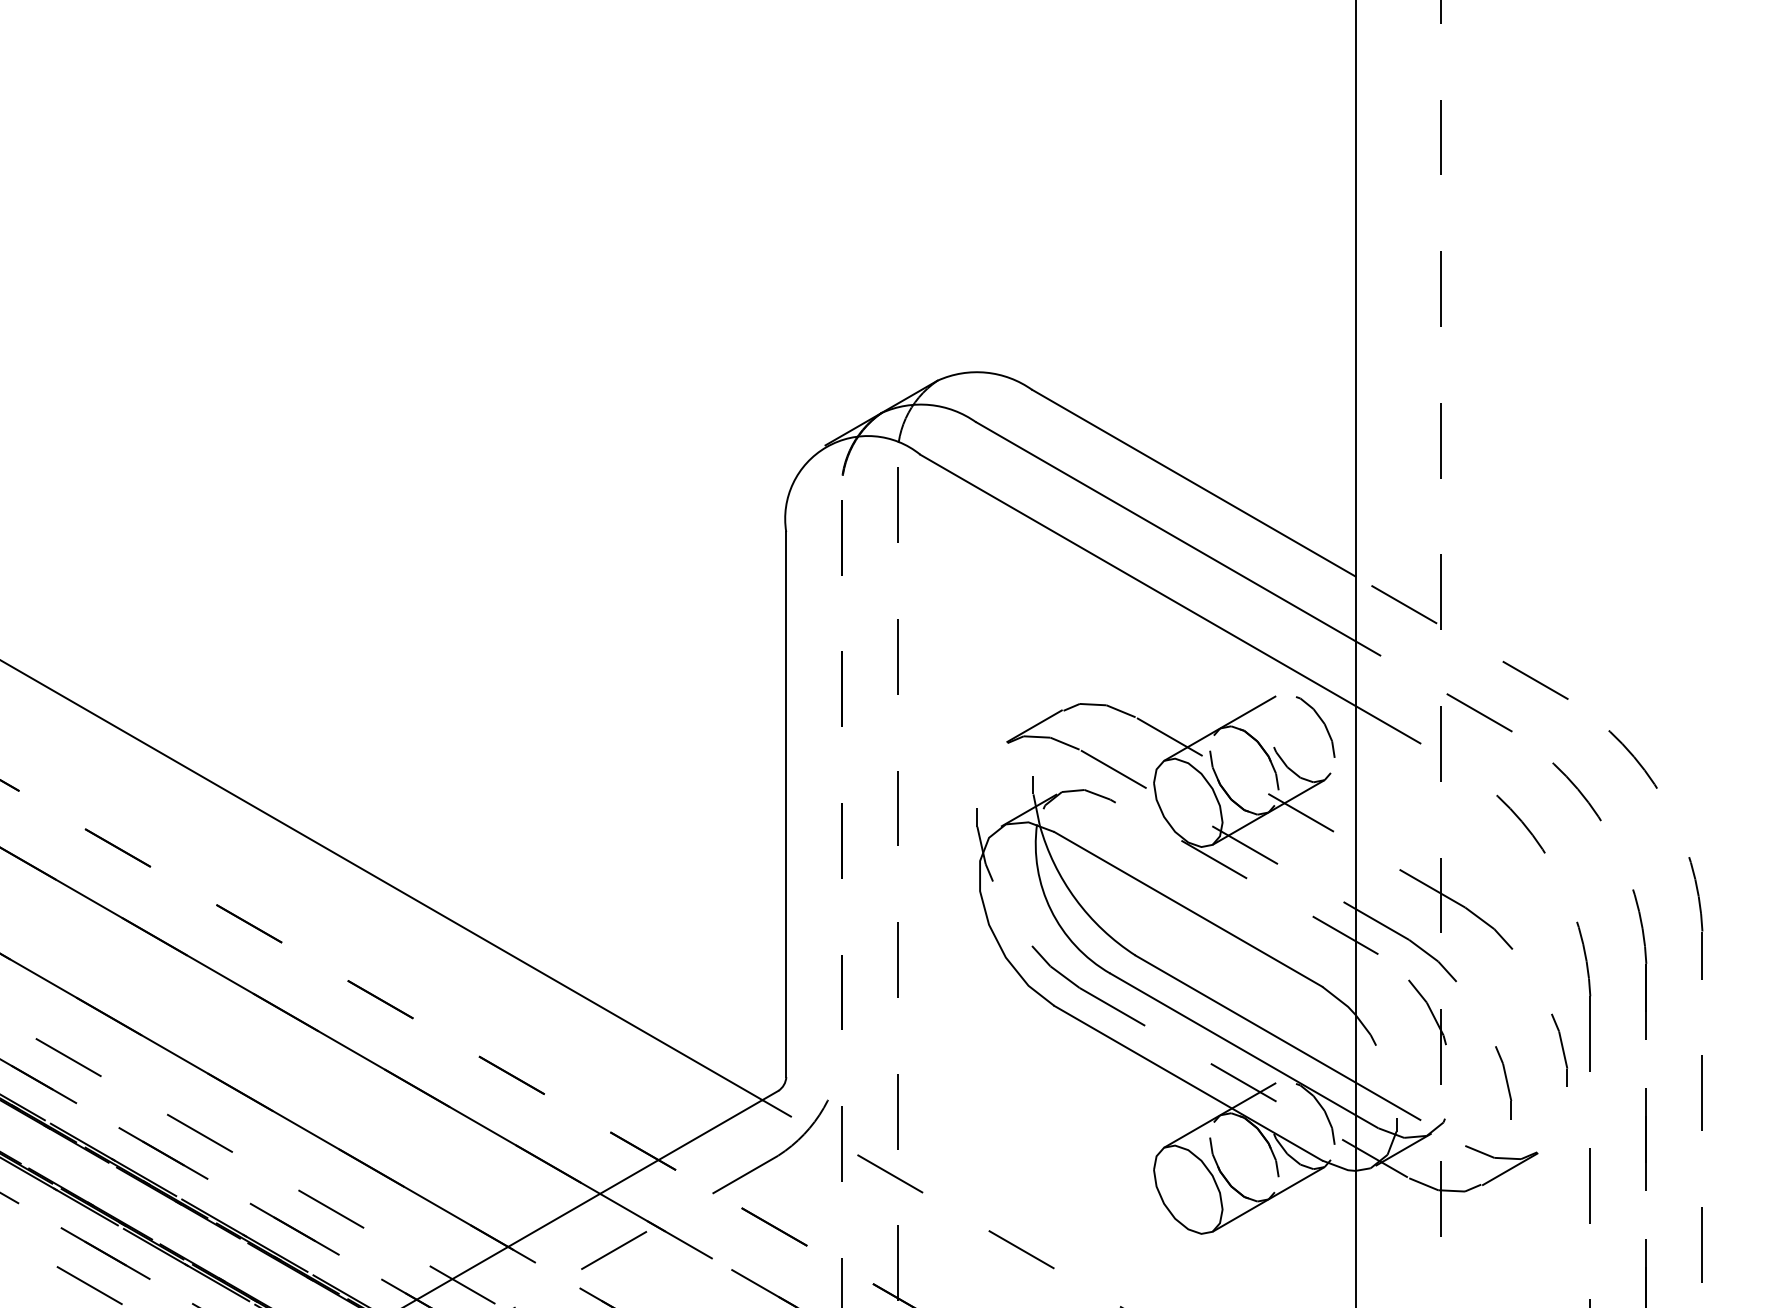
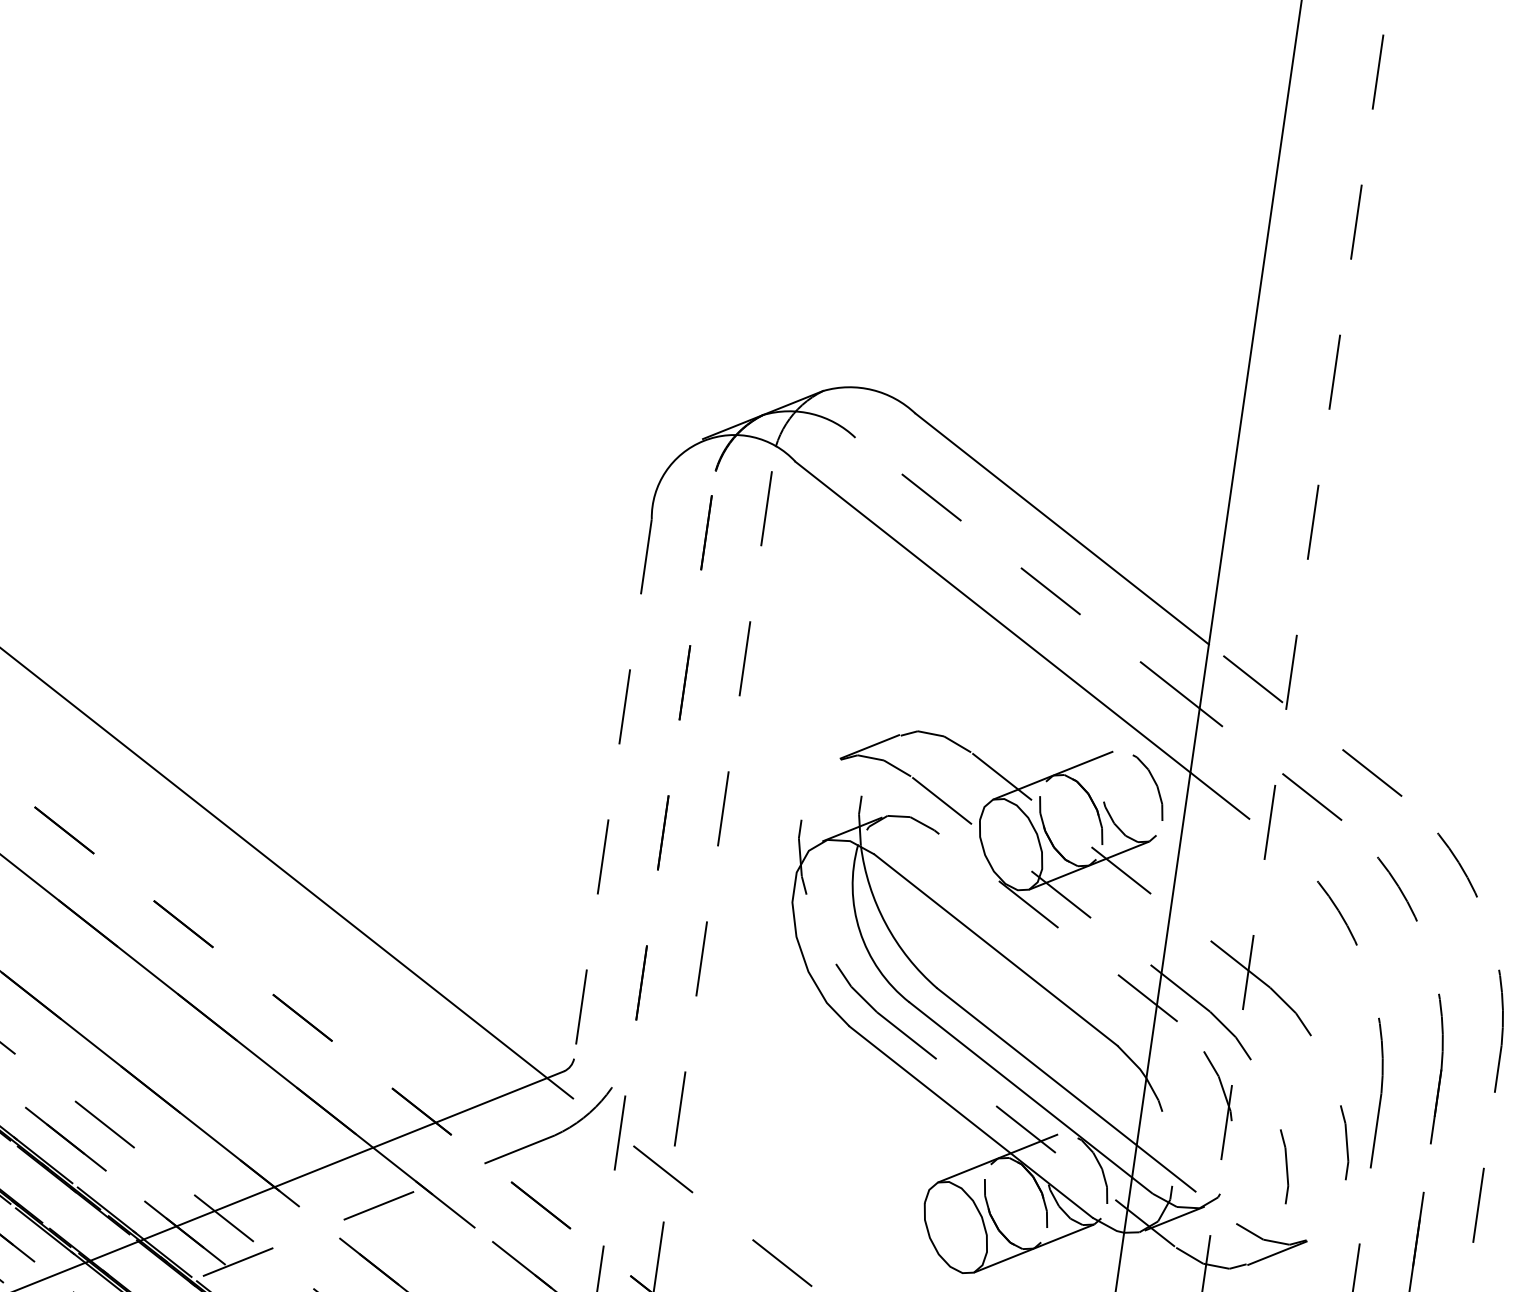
line: (1165, 531) -> (1027, 572), solid -> dashed
line: (786, 805) -> (613, 789), solid -> dashed

